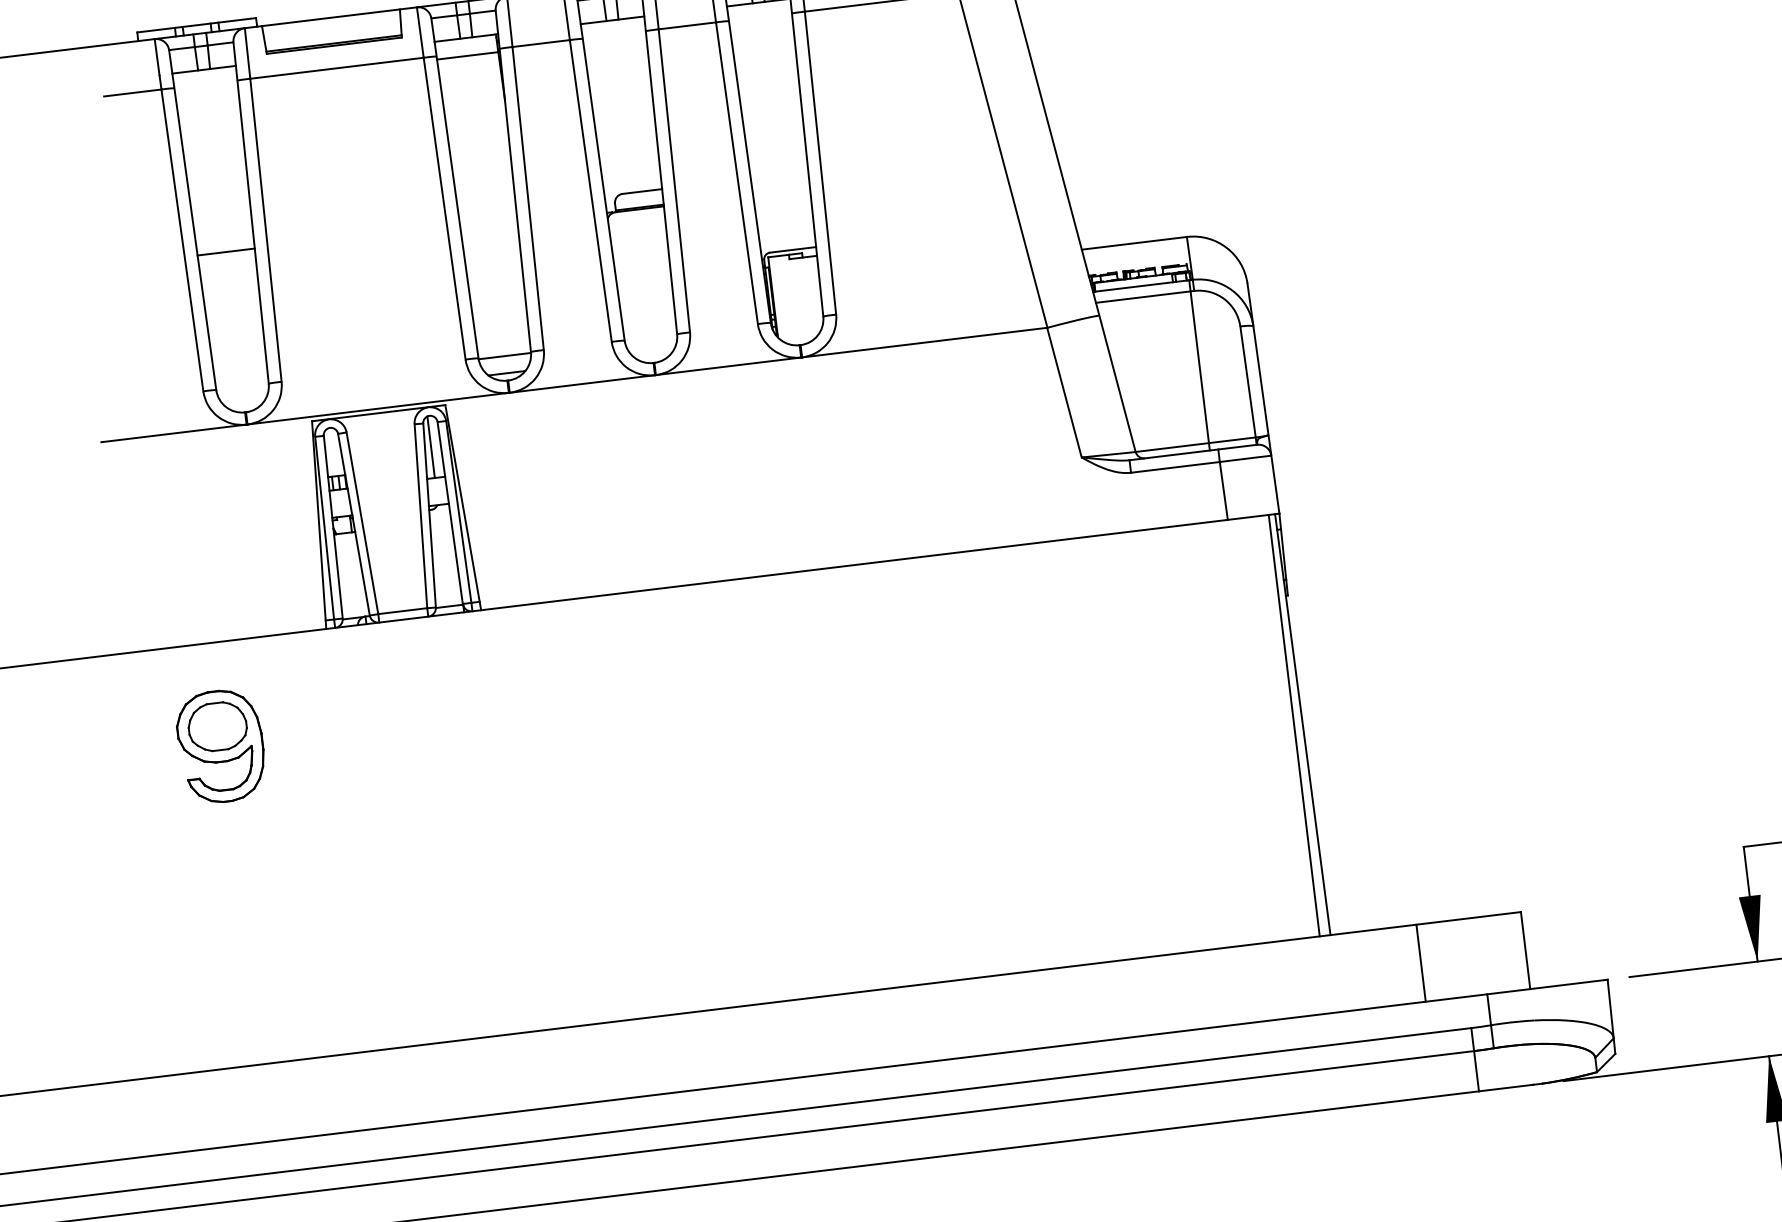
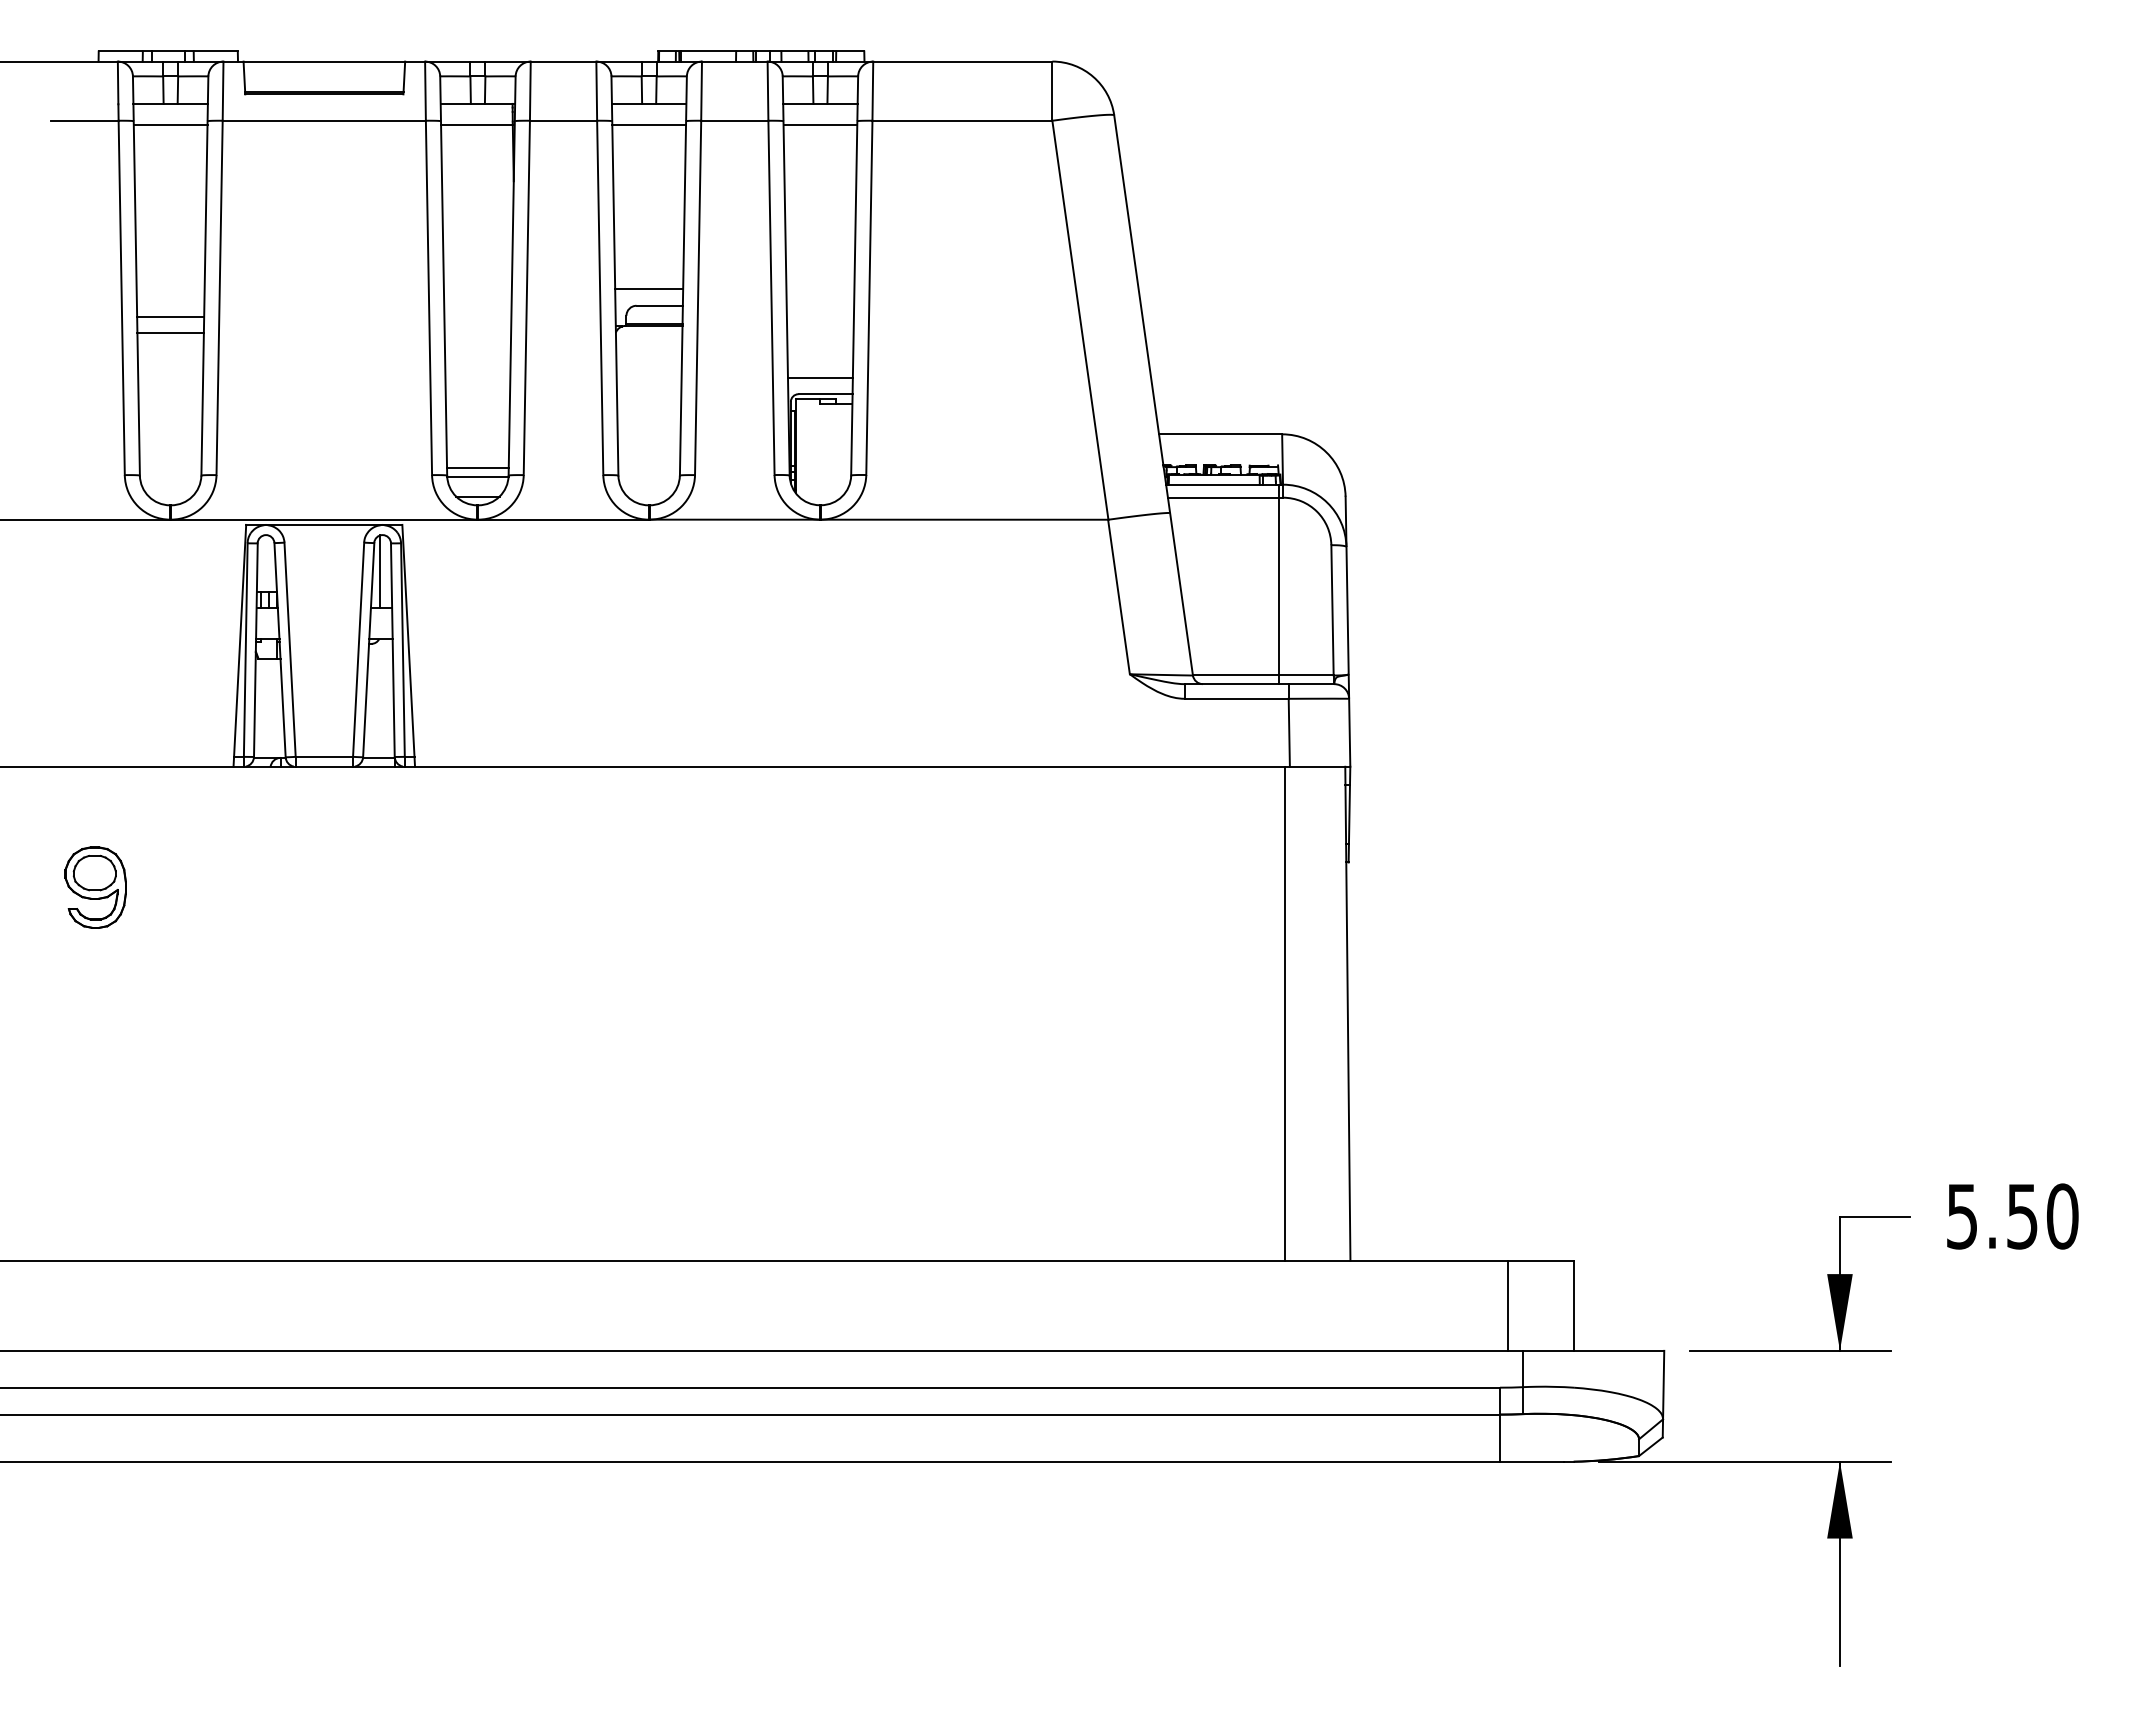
line: (760, 20) -> (820, 124), added
line: (614, 37) -> (649, 124), added
line: (206, 87) -> (170, 124), added
line: (631, 178) -> (649, 289), added
line: (786, 236) -> (819, 377), added
line: (227, 264) -> (170, 332), added
line: (503, 349) -> (477, 468), added
line: (1293, 725) -> (1284, 1013), moved
part: (220, 746) -> (95, 887), size x0.62
line: (1421, 962) -> (1508, 1305), moved

